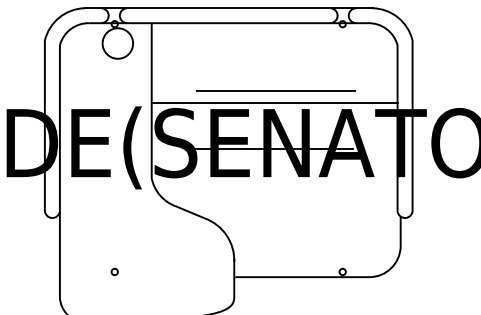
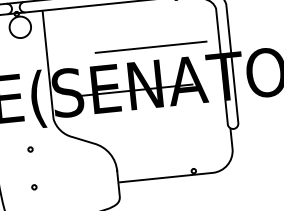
line: (275, 90) -> (150, 47), moved
line: (274, 102) -> (134, 57), removed
circle: (114, 217) -> (30, 149), added

